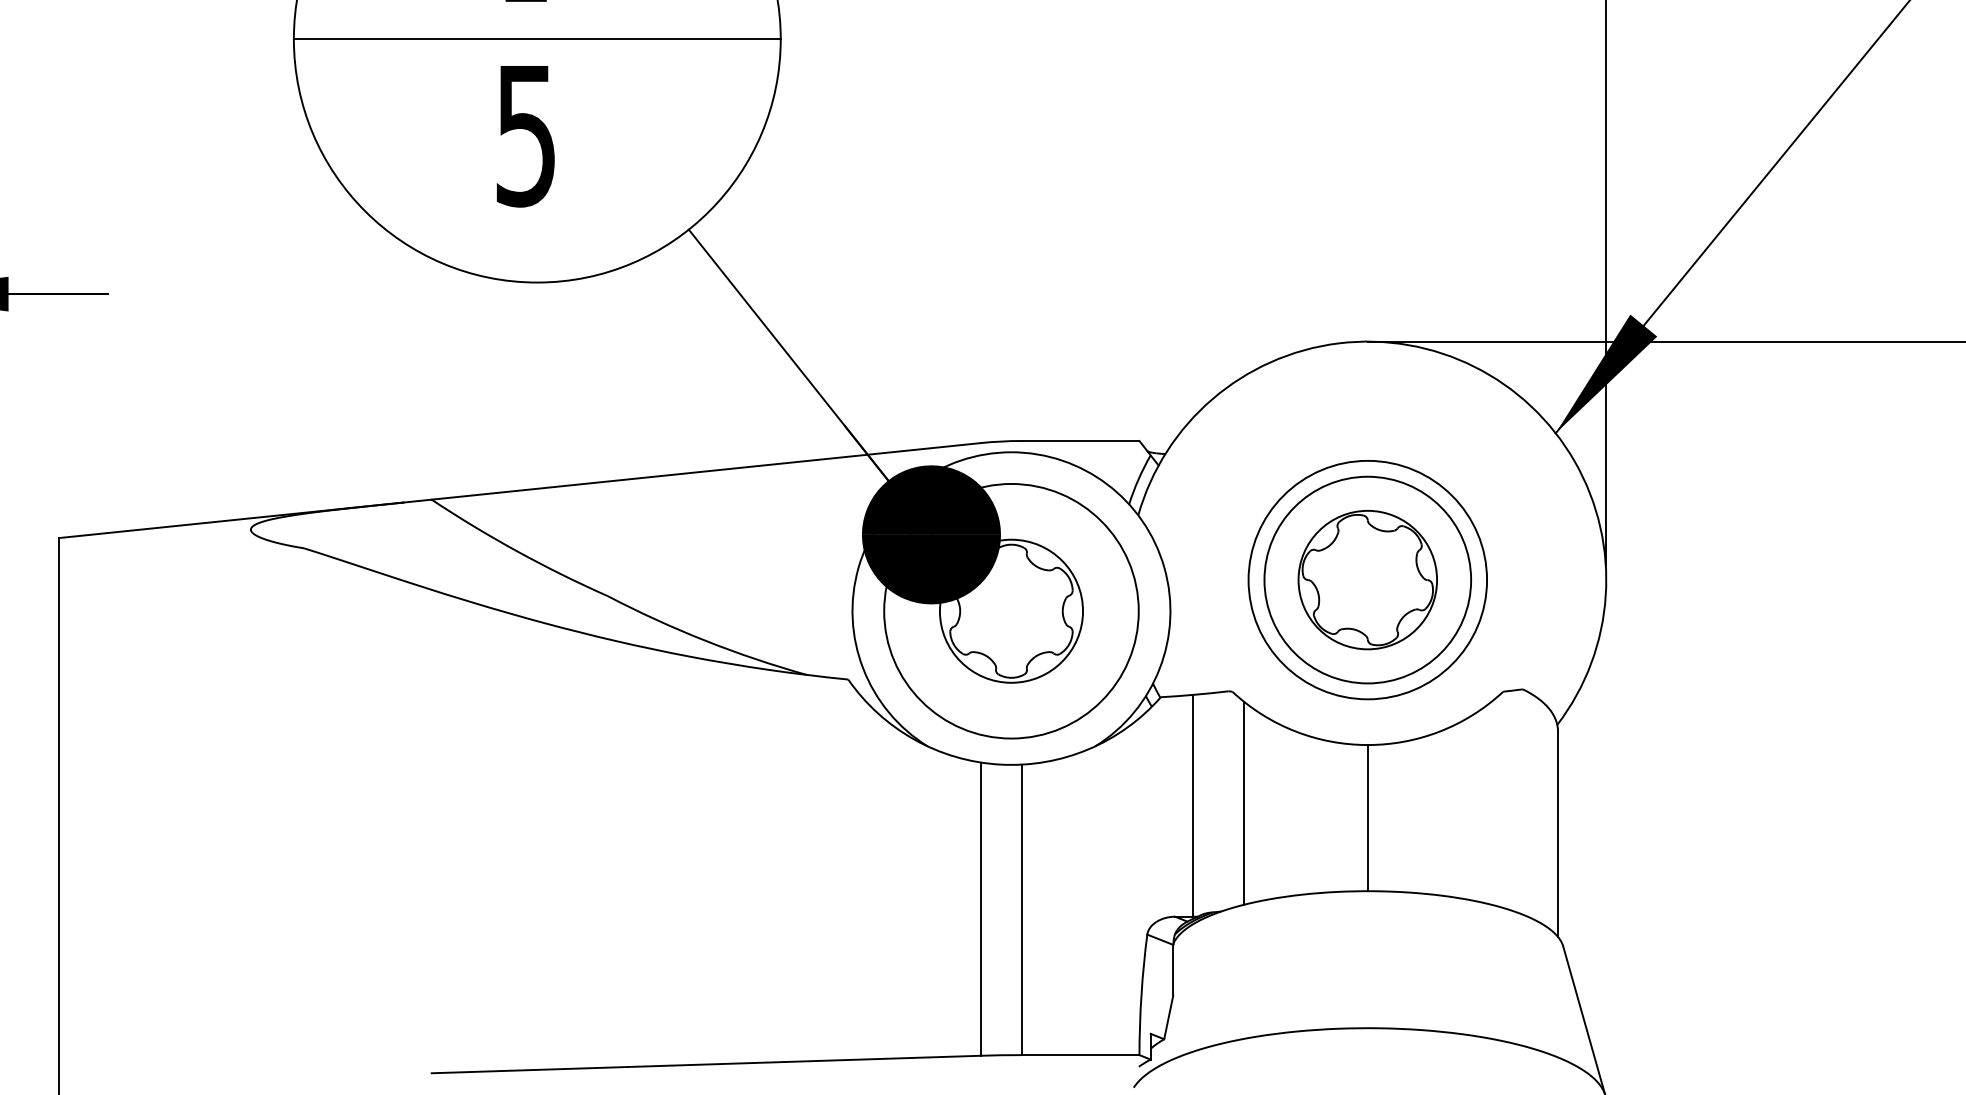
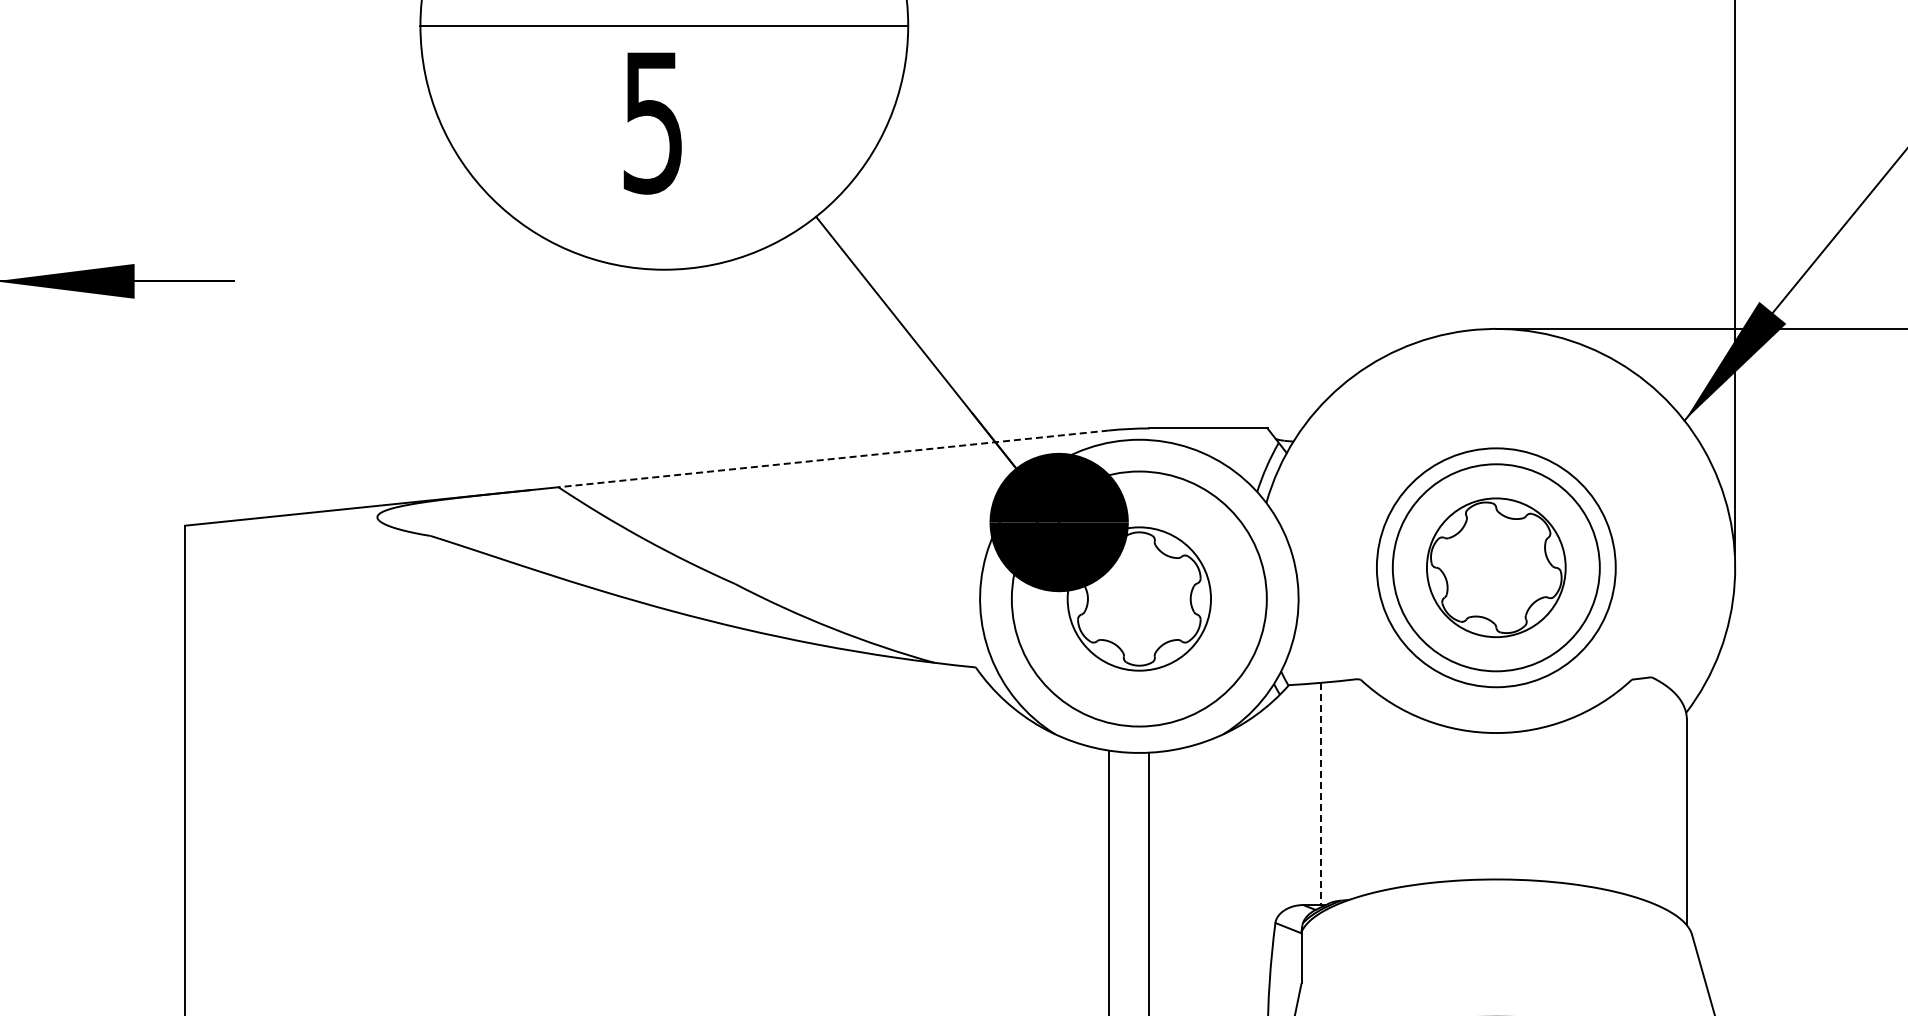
line: (705, 471) -> (832, 459), solid -> dashed
line: (1244, 802) -> (1372, 790), removed
line: (1192, 805) -> (1320, 793), solid -> dashed
line: (1367, 818) -> (1496, 806), removed

